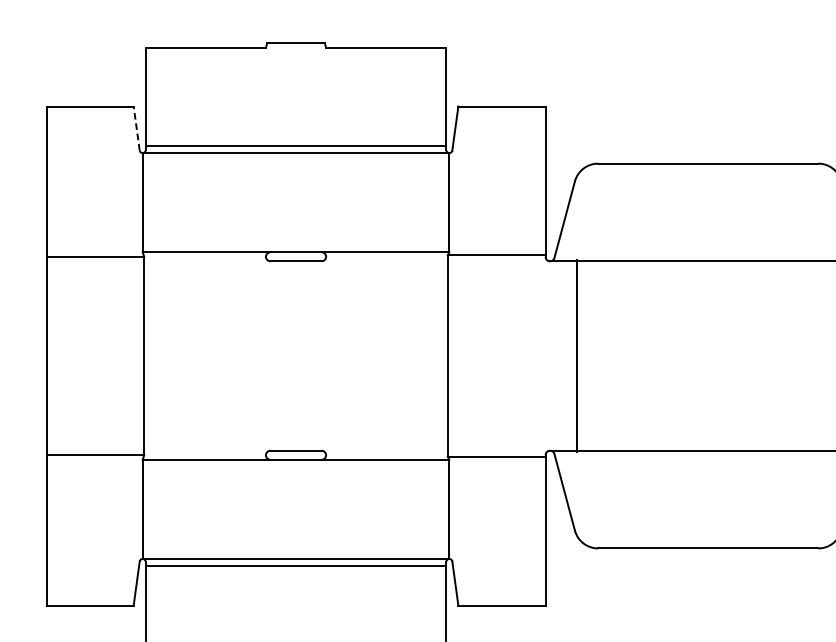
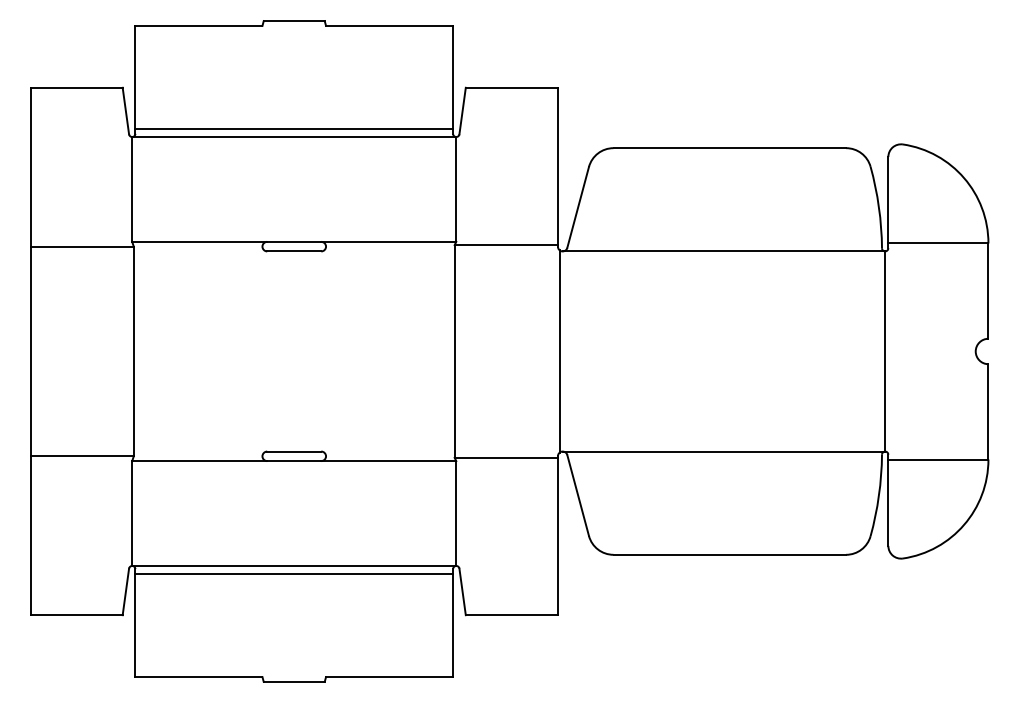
line: (136, 127) -> (125, 110), dashed -> solid
line: (577, 356) -> (559, 351), moved

